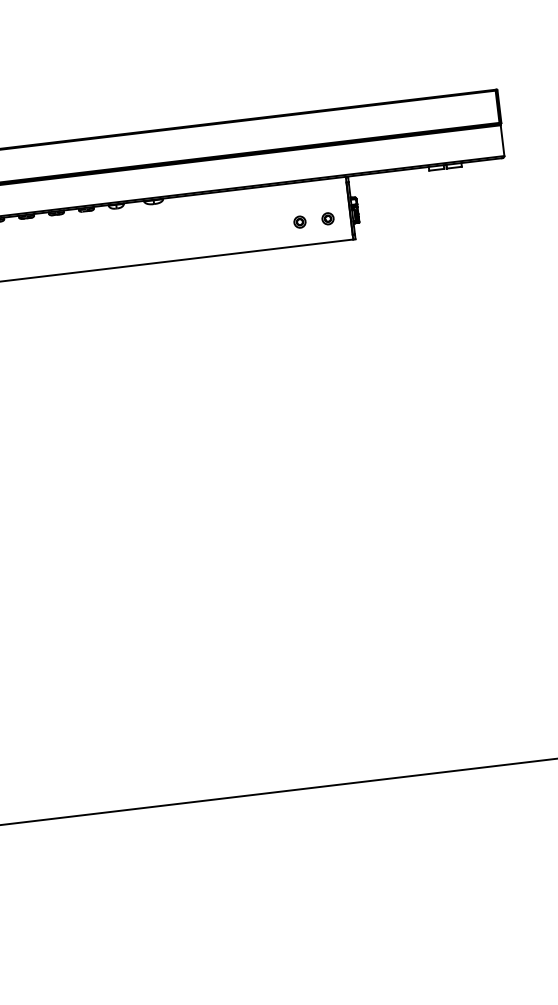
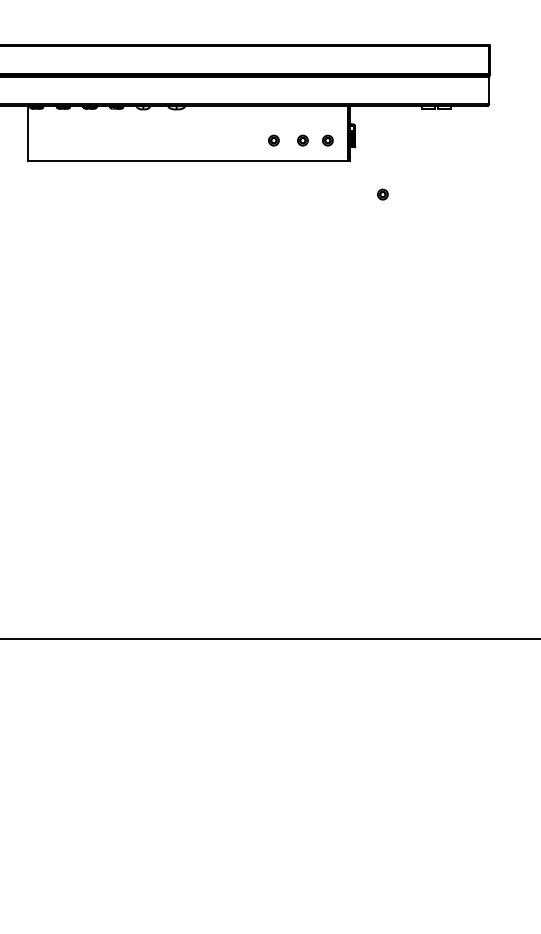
part: (266, 225) -> (273, 140), added
part: (396, 271) -> (382, 194), added

